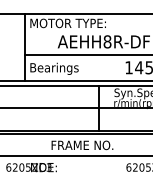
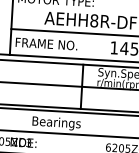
text: (61, 68) -> (46, 44), Bearings -> FRAME NO.
text: (82, 146) -> (63, 123), FRAME NO. -> Bearings

